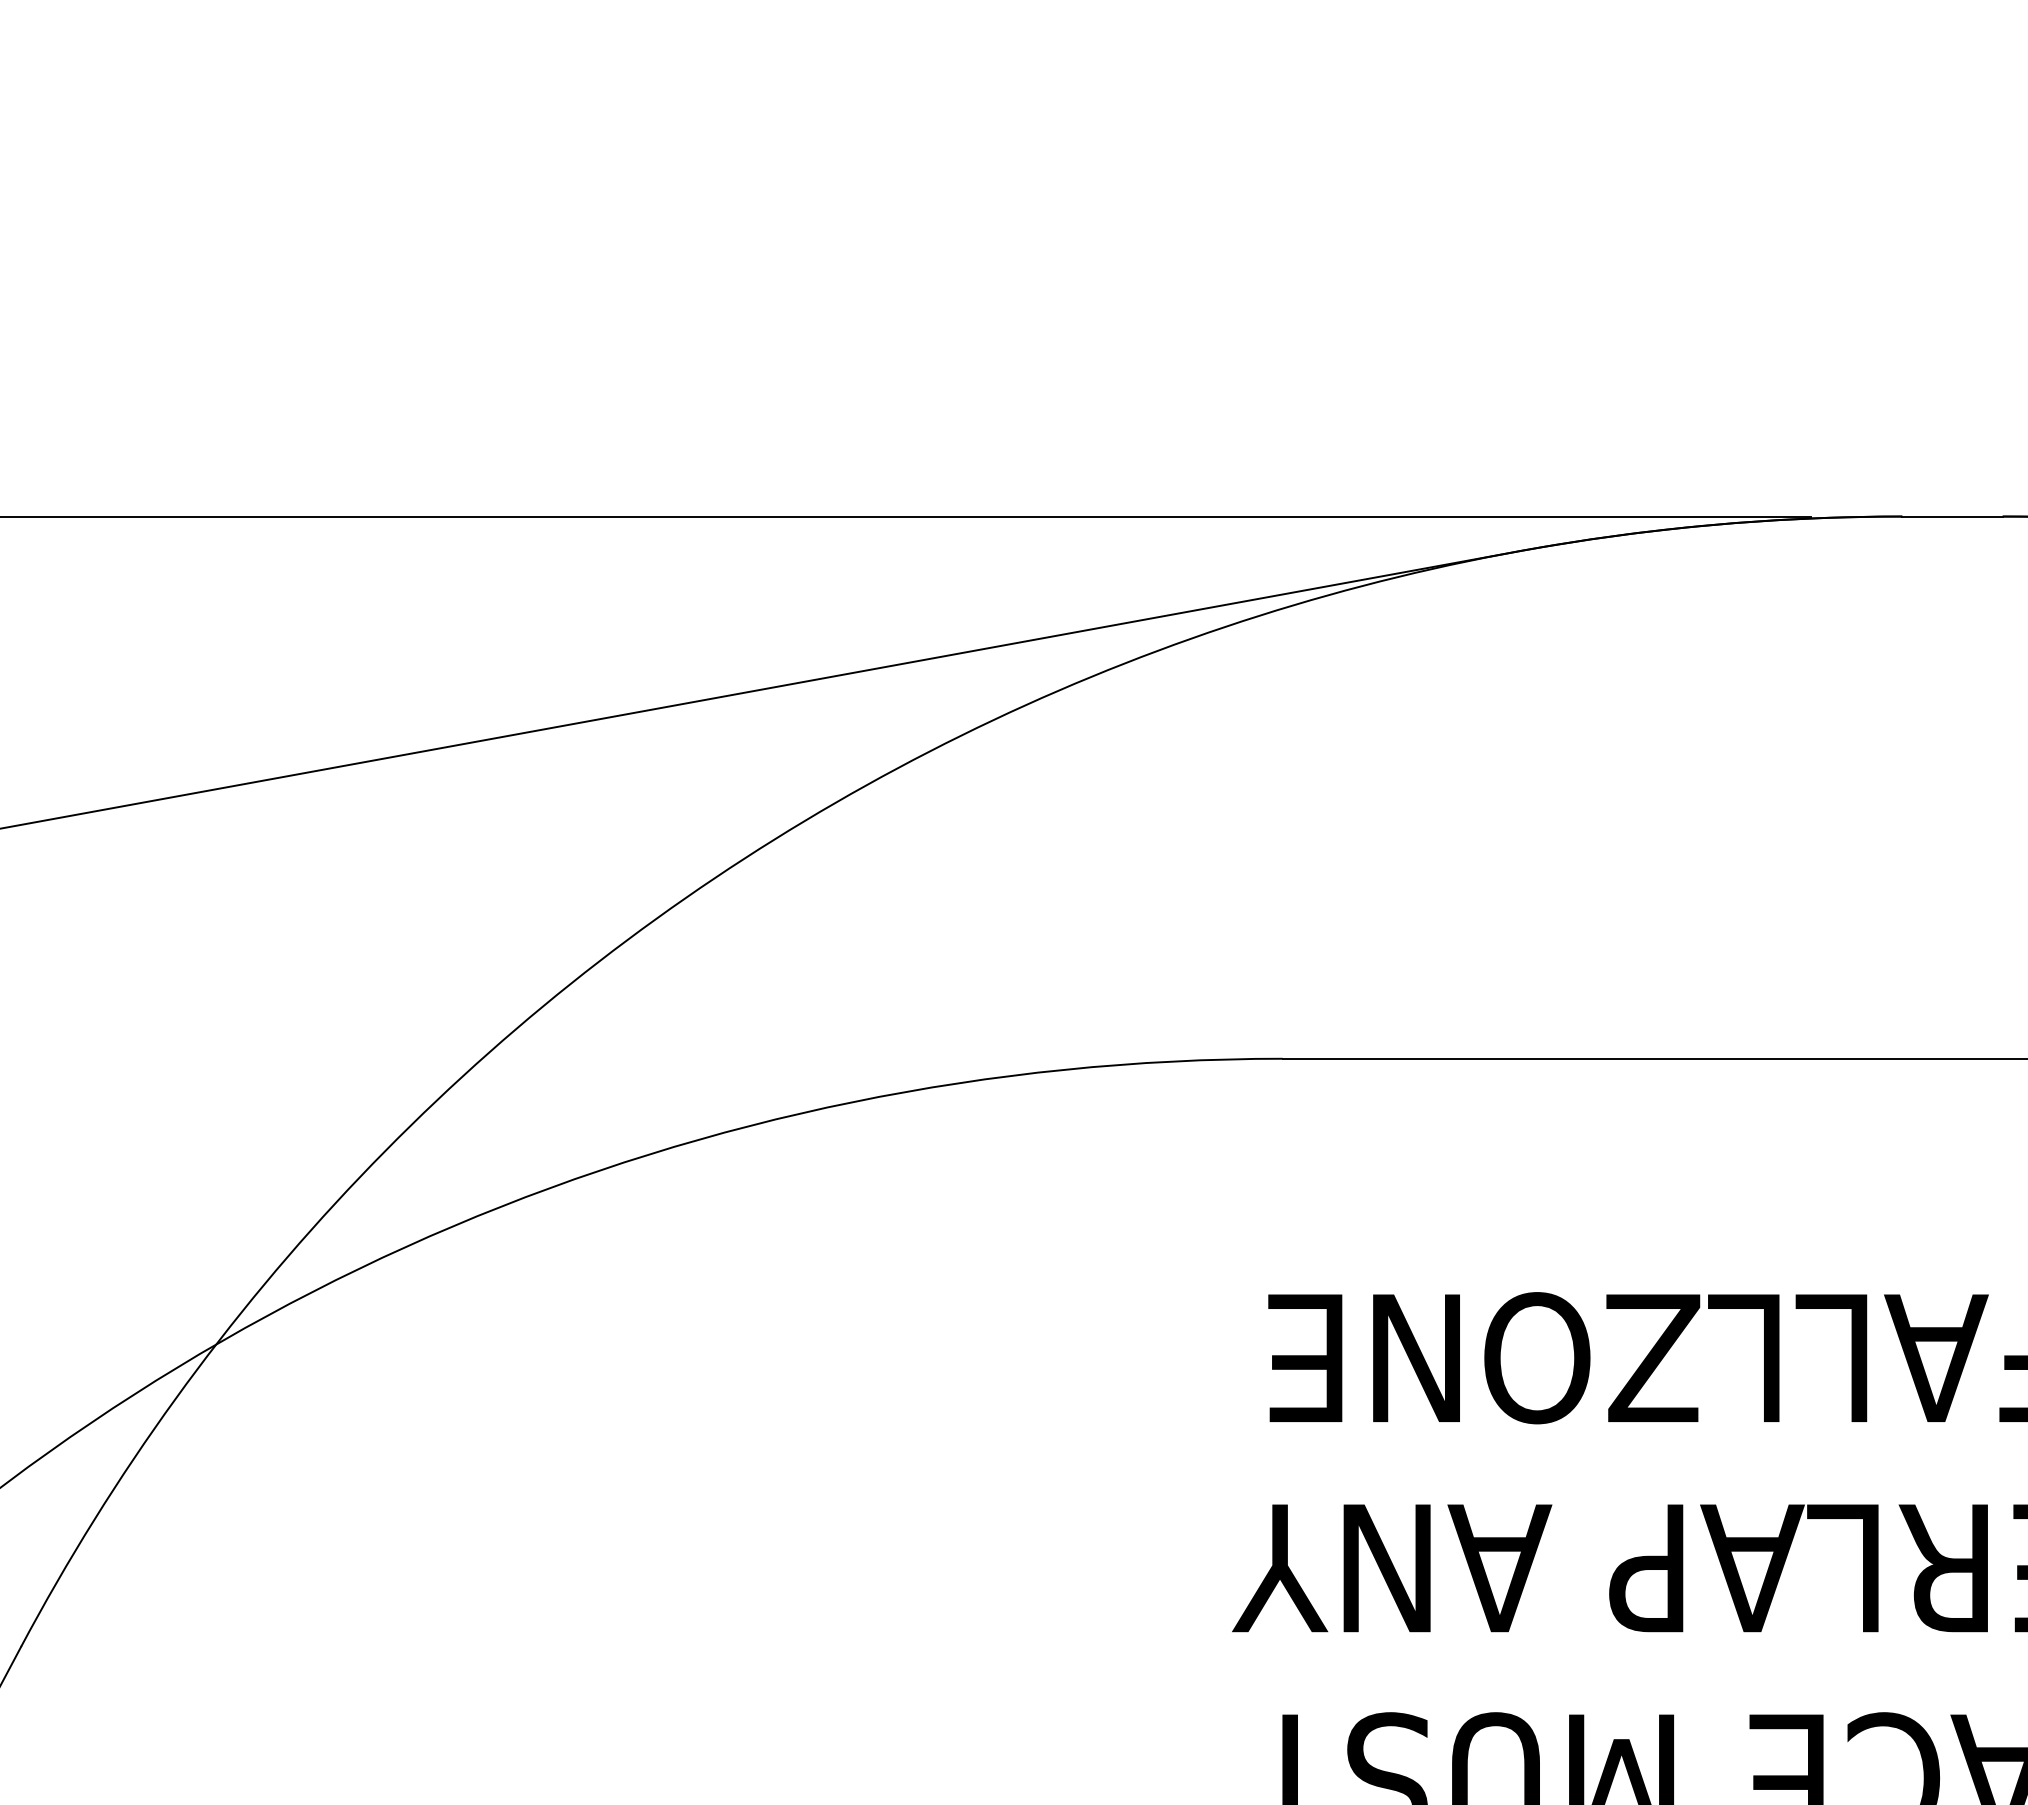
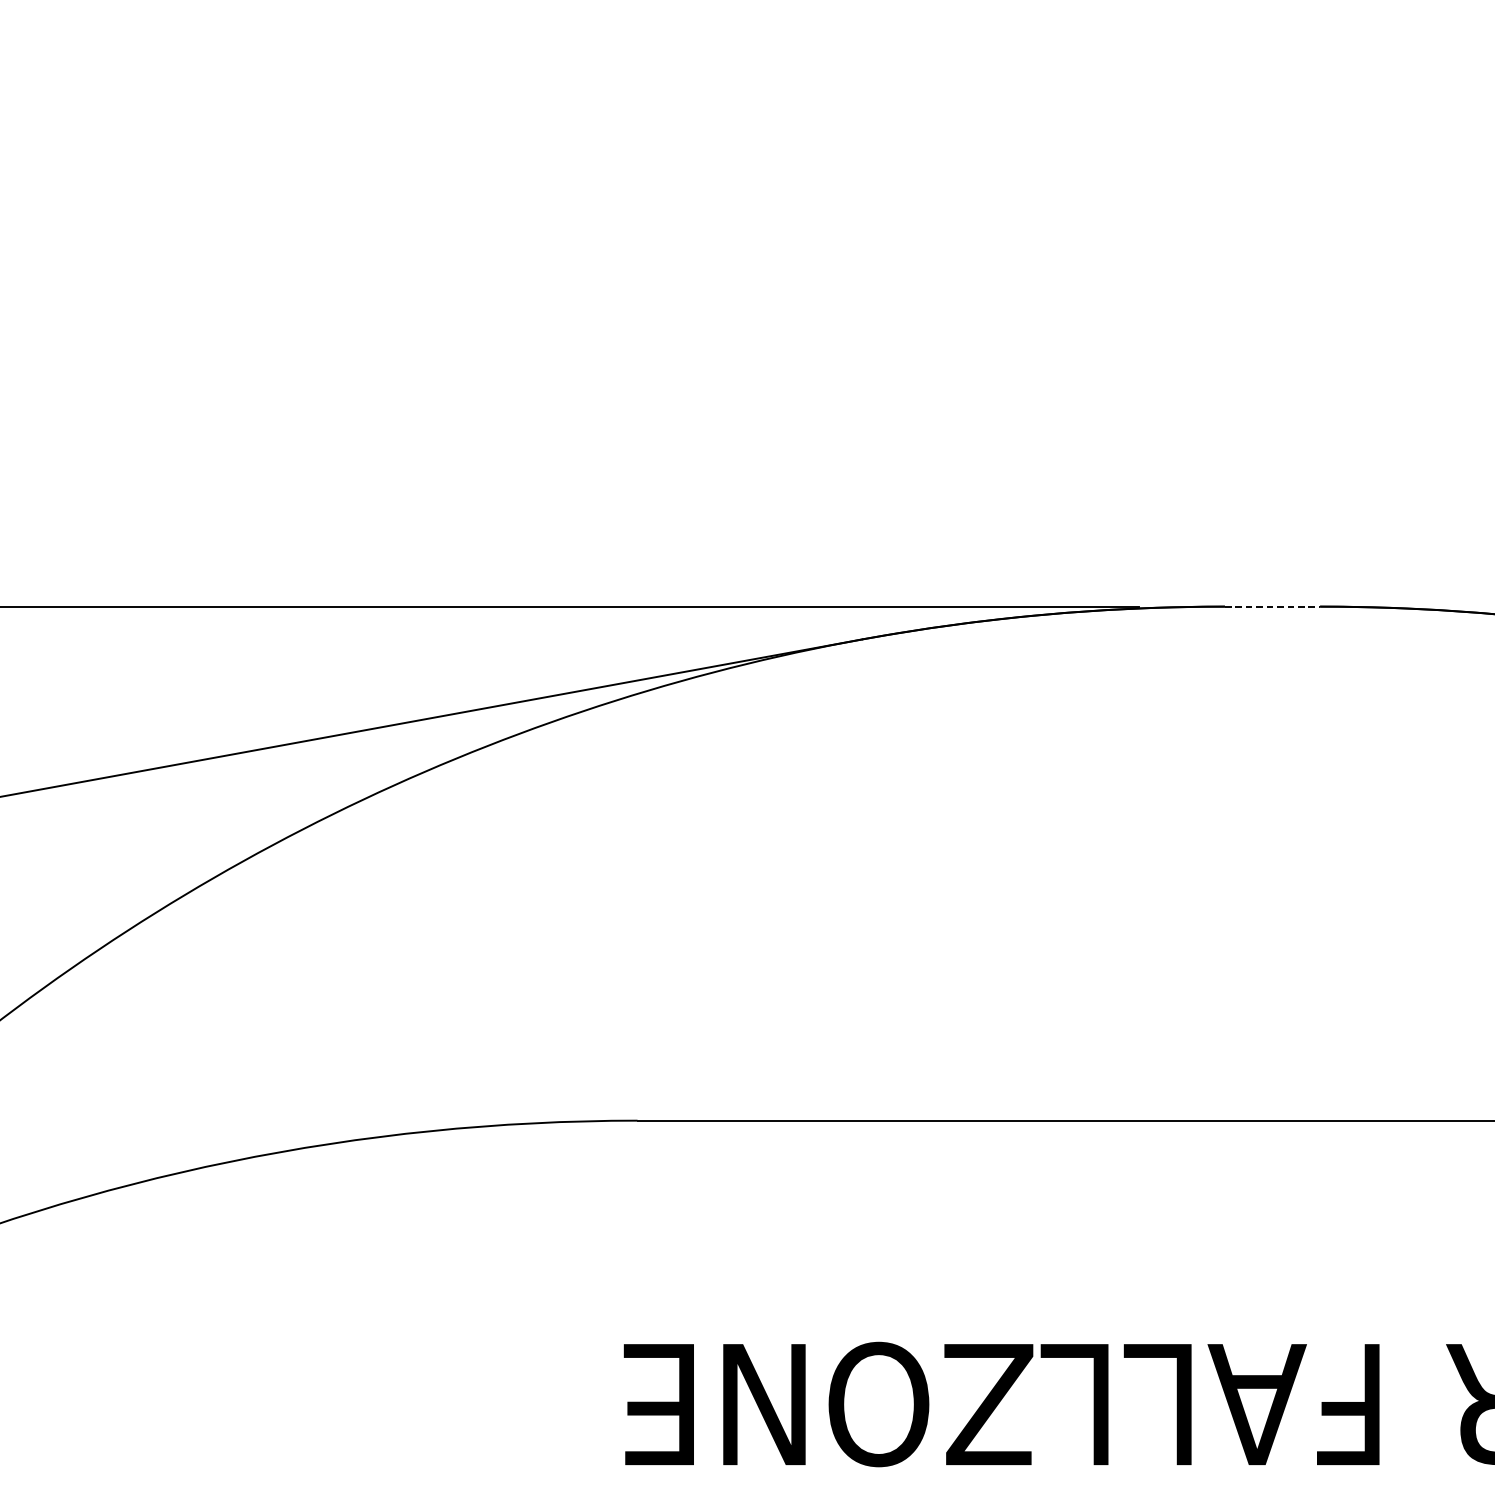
line: (1953, 516) -> (1273, 606), solid -> dashed

